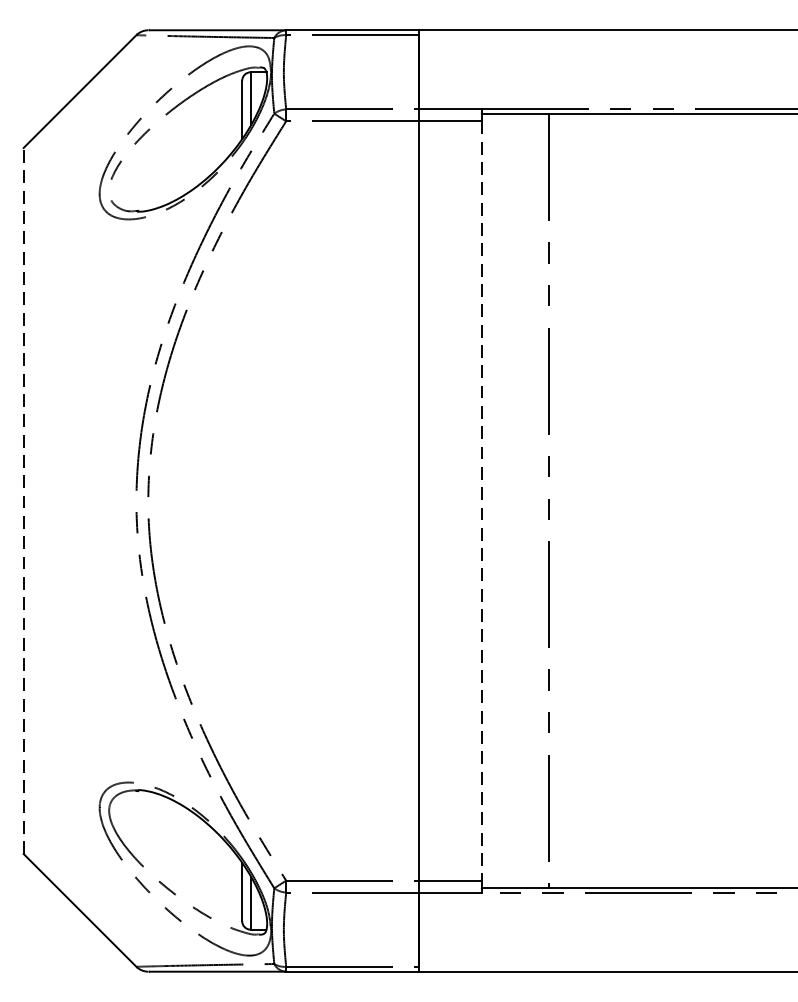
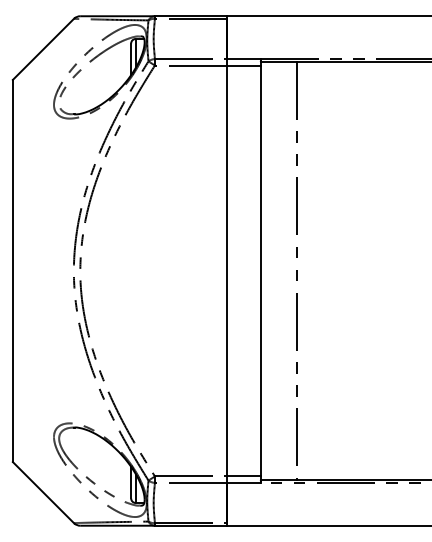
line: (22, 500) -> (12, 270), dashed -> solid
line: (481, 501) -> (260, 271), dashed -> solid

